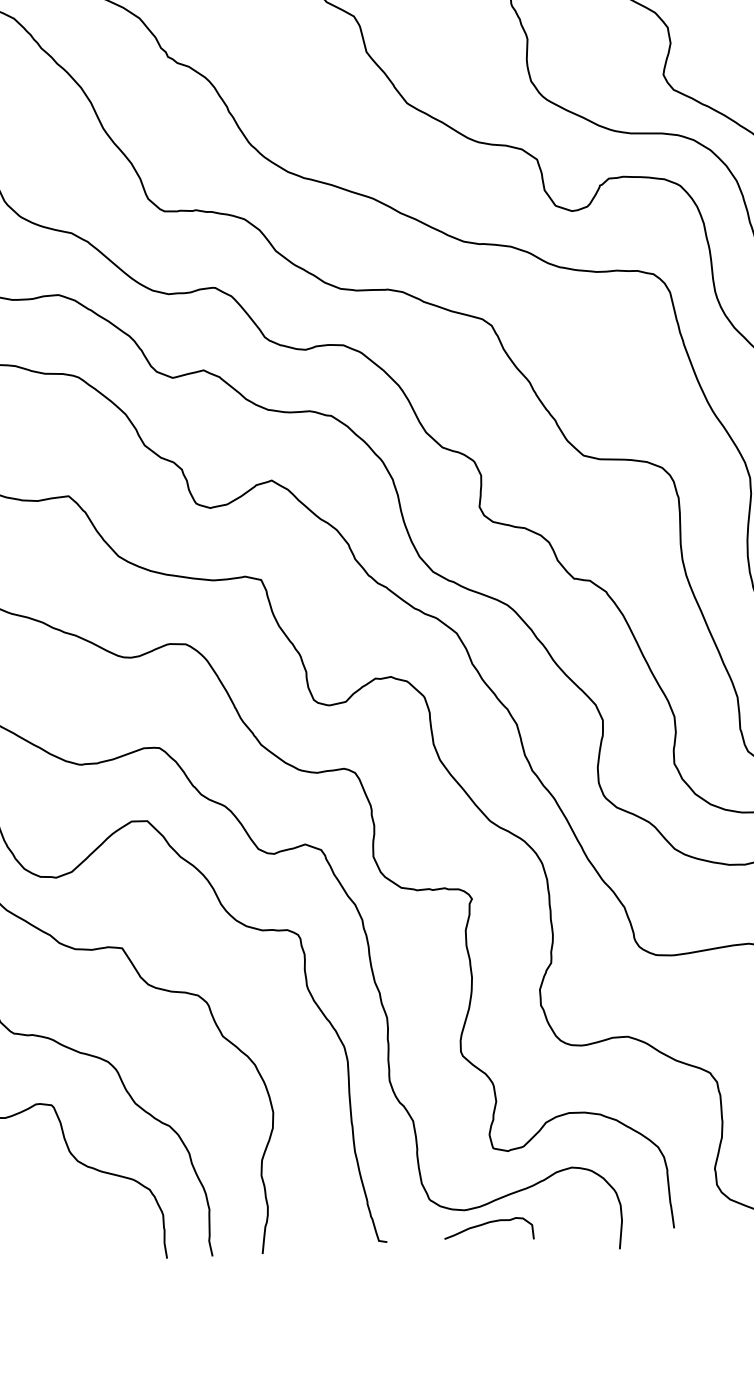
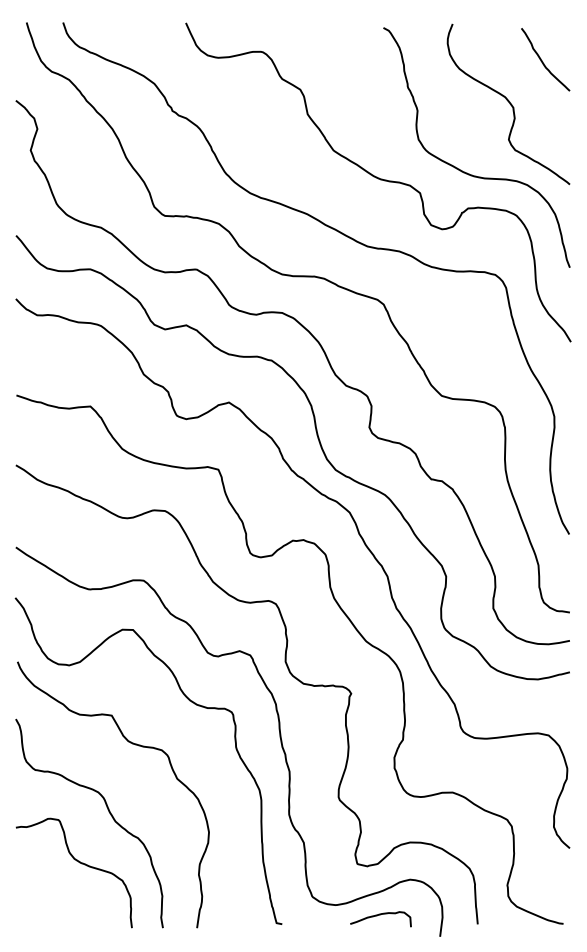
curve: (488, 1224) -> (380, 915), moved

